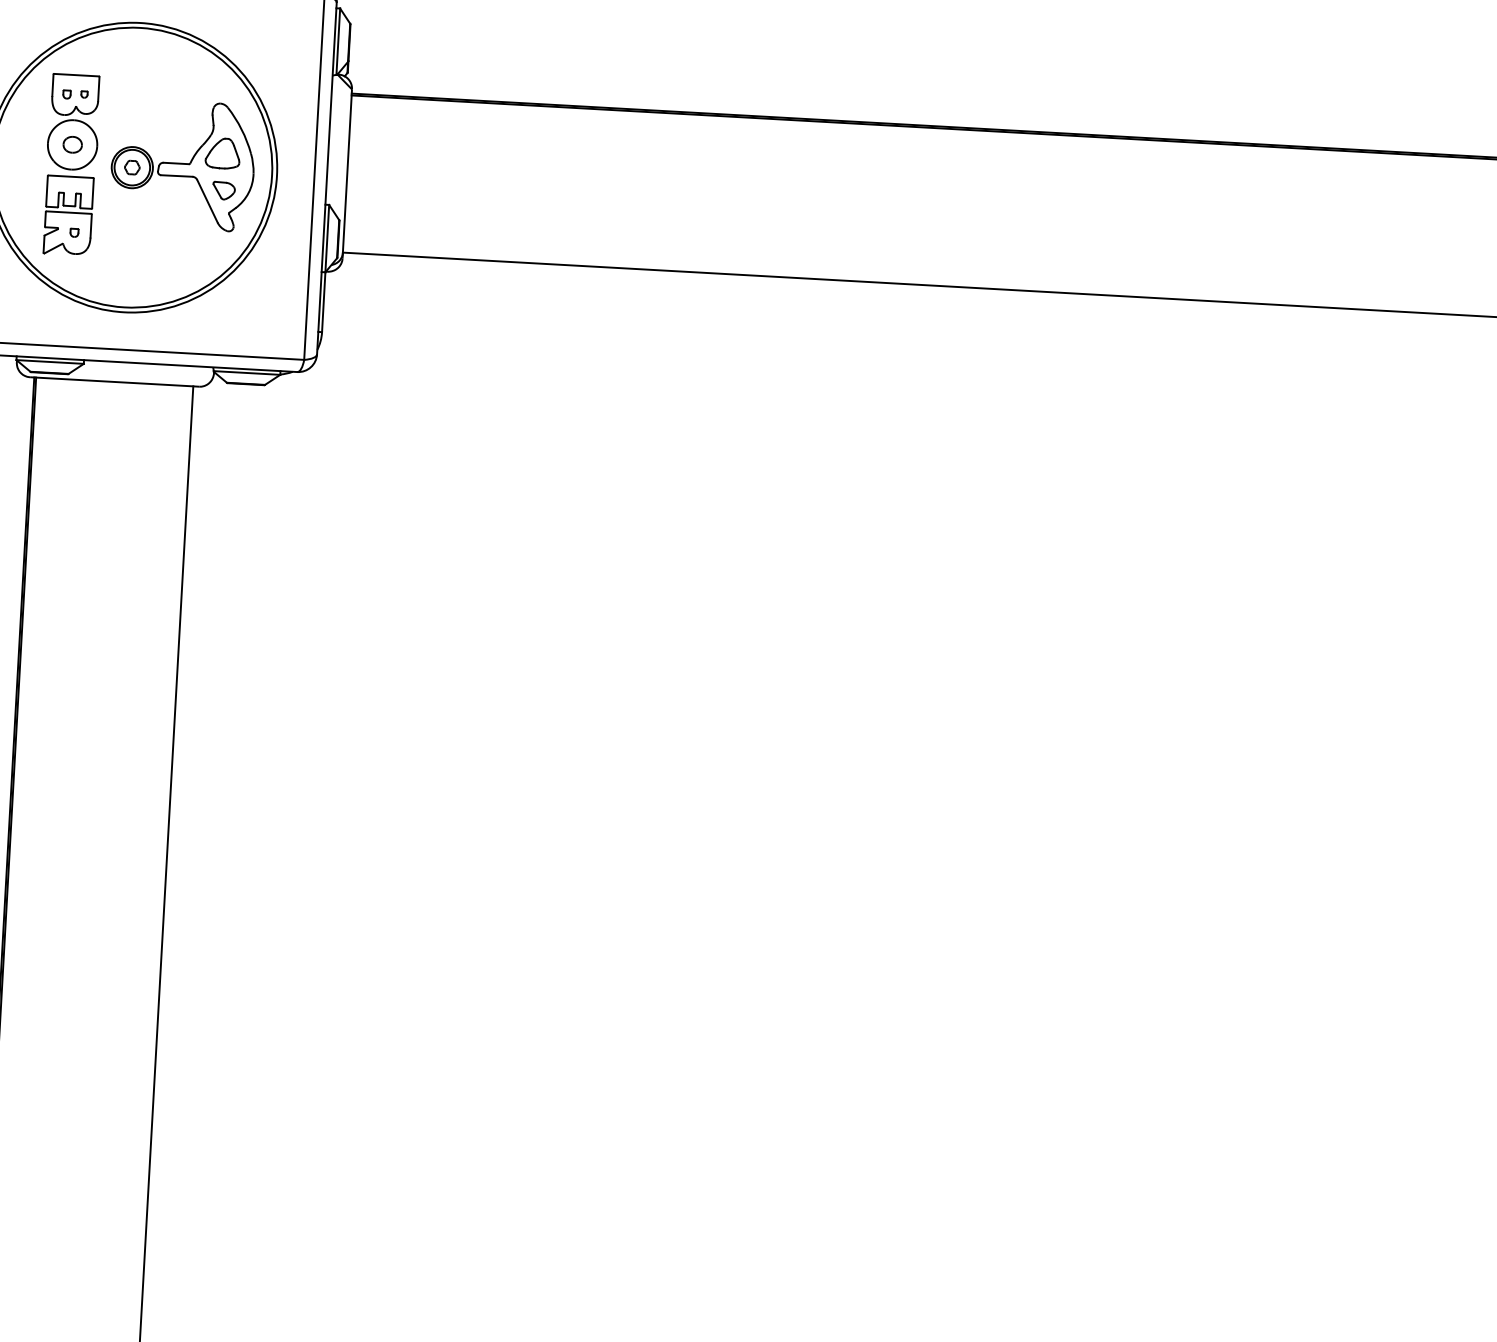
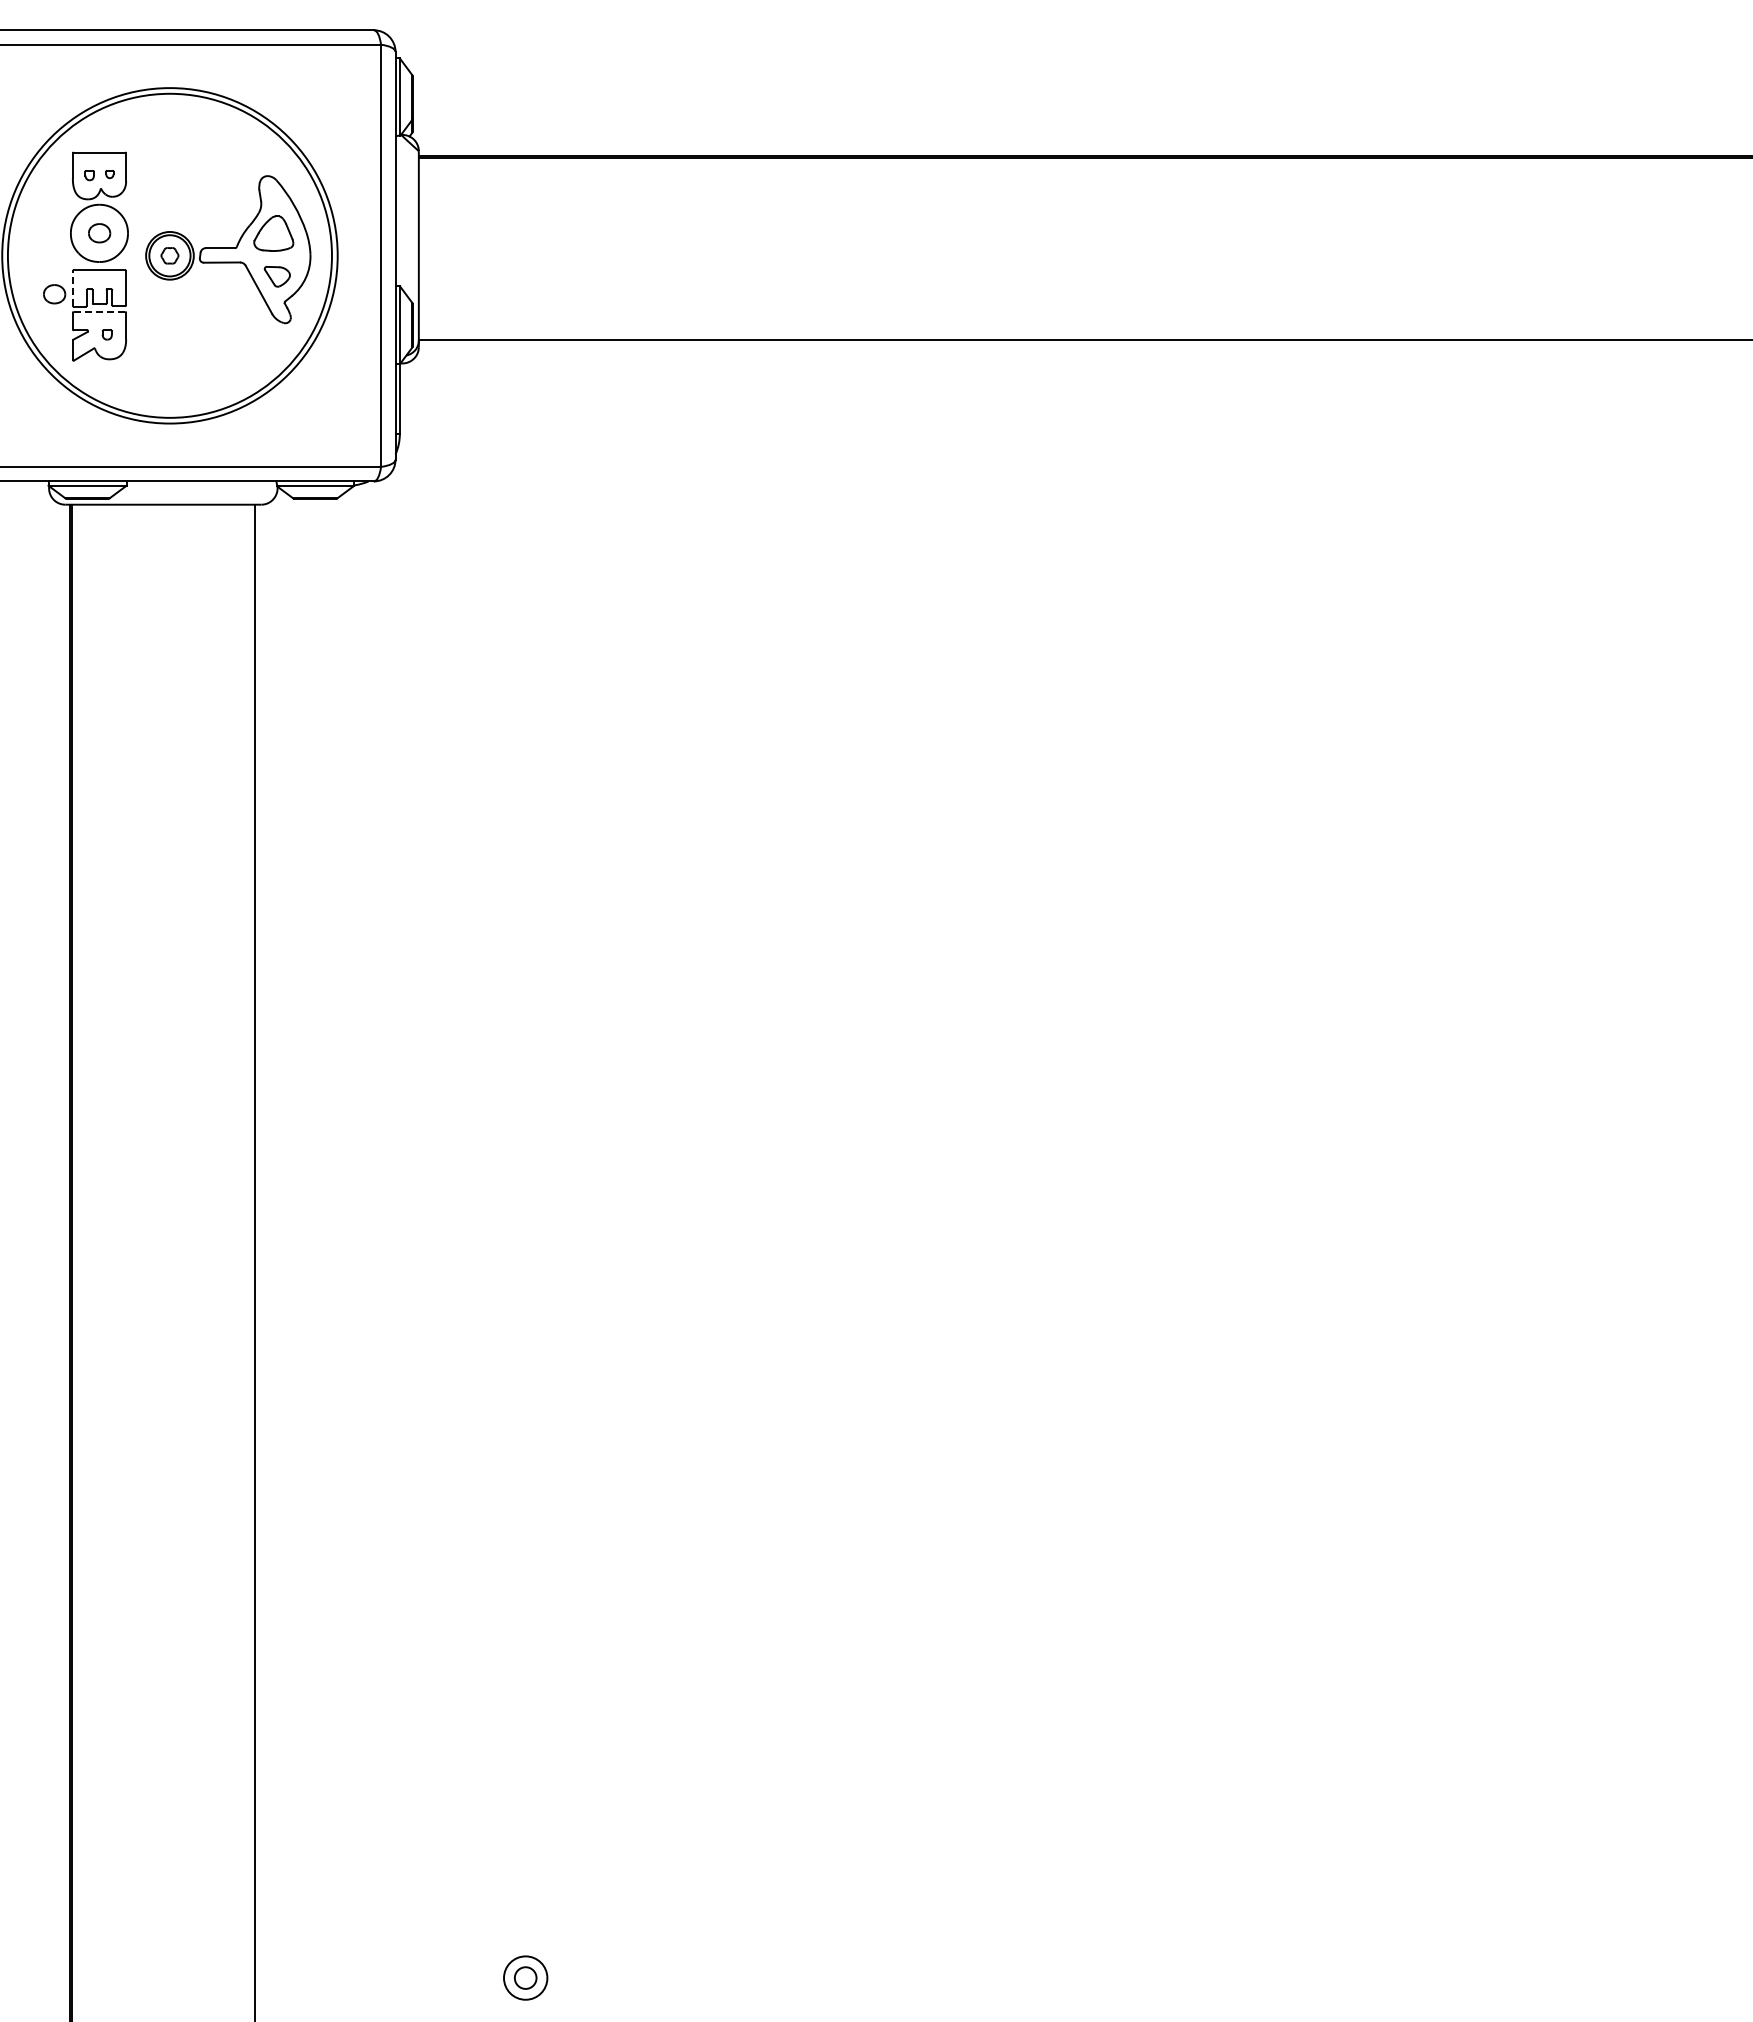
line: (46, 190) -> (72, 287), solid -> dashed
part: (30, 195) -> (54, 294), added
line: (68, 212) -> (99, 311), solid -> dashed

